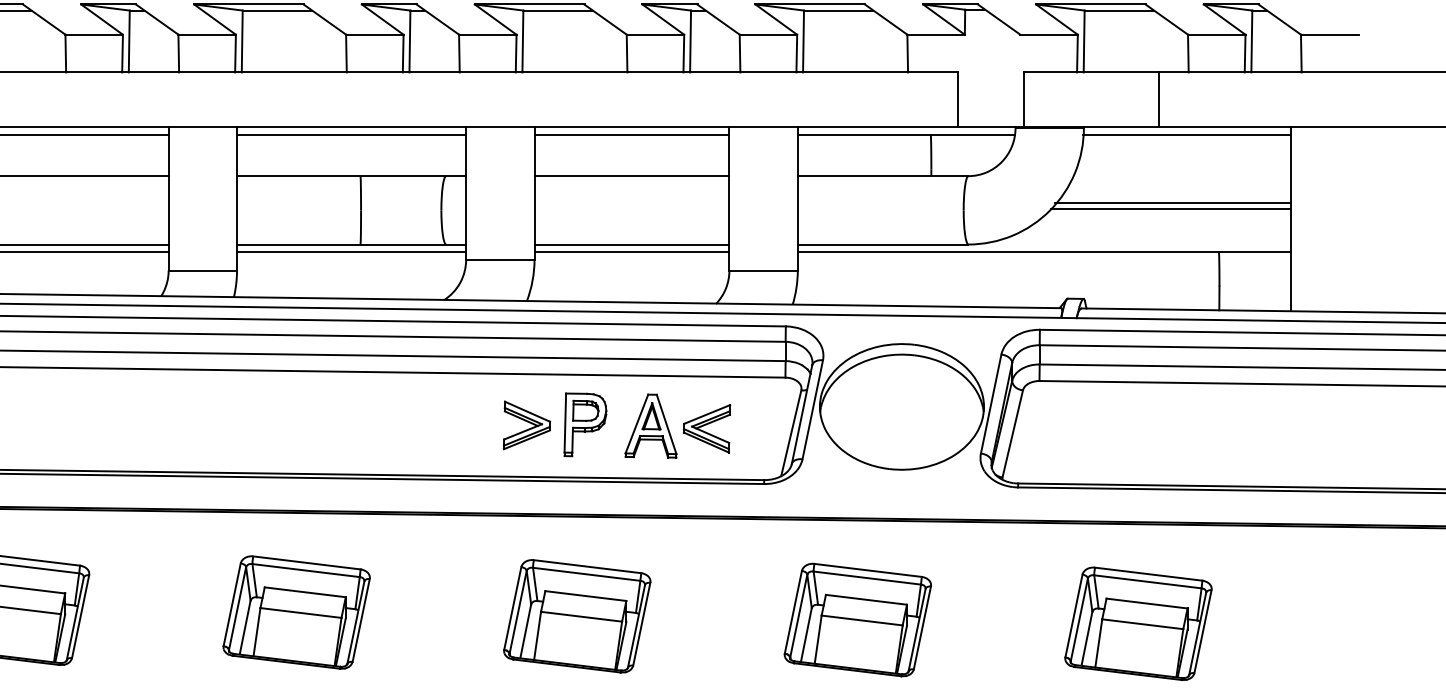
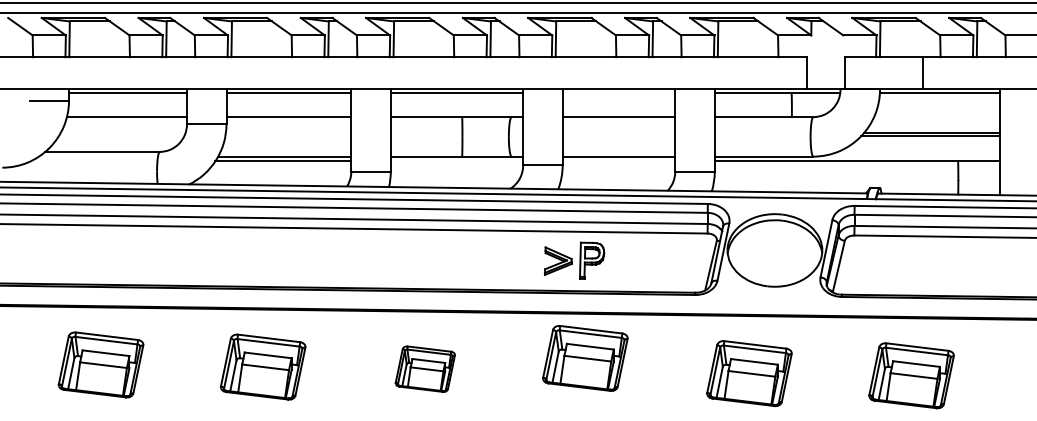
line: (631, 135) -> (618, 93), removed
line: (350, 252) -> (456, 161), removed
line: (631, 252) -> (618, 161), removed
part: (677, 426) -> (645, 261), removed
part: (297, 611) -> (425, 368), size x0.7
part: (577, 616) -> (585, 358), moved

